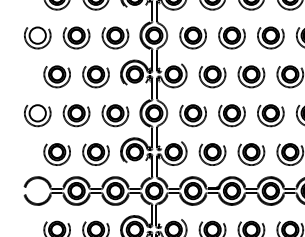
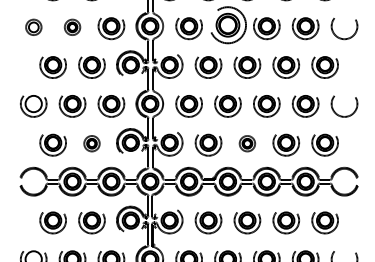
part: (37, 37) -> (33, 28), size x0.6
part: (76, 37) -> (72, 28), size x0.6
part: (231, 37) -> (227, 28), size x1.4
part: (95, 153) -> (91, 144), size x0.6
part: (251, 153) -> (247, 144), size x0.6

